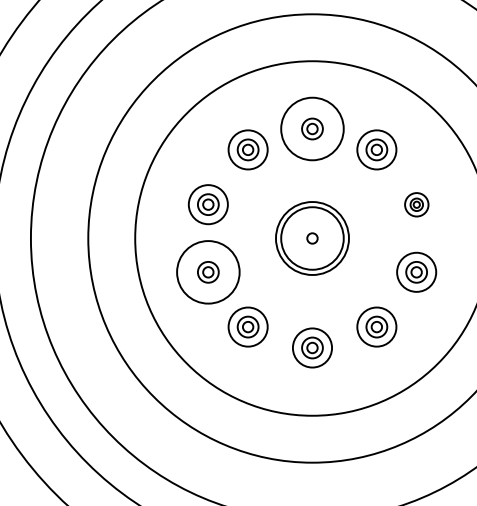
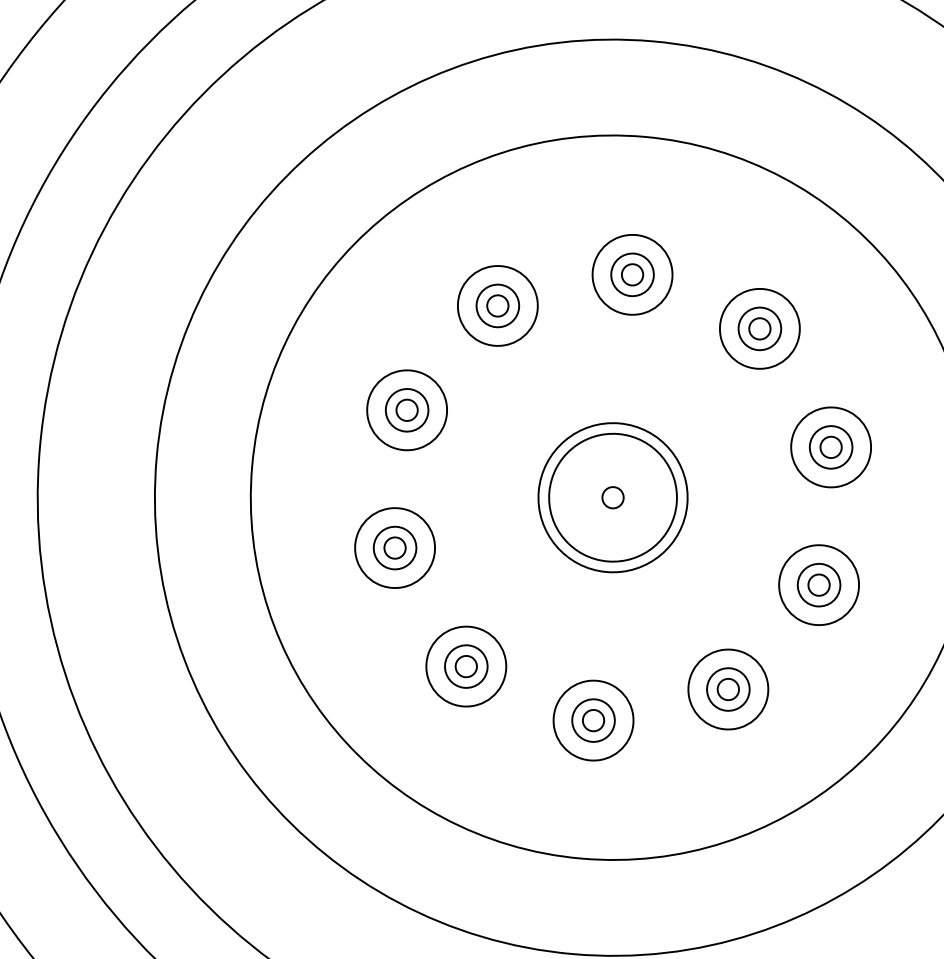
circle: (312, 128) -> (632, 273), size x0.62
part: (416, 204) -> (830, 447), size x1.67
circle: (207, 271) -> (393, 546), size x0.62

